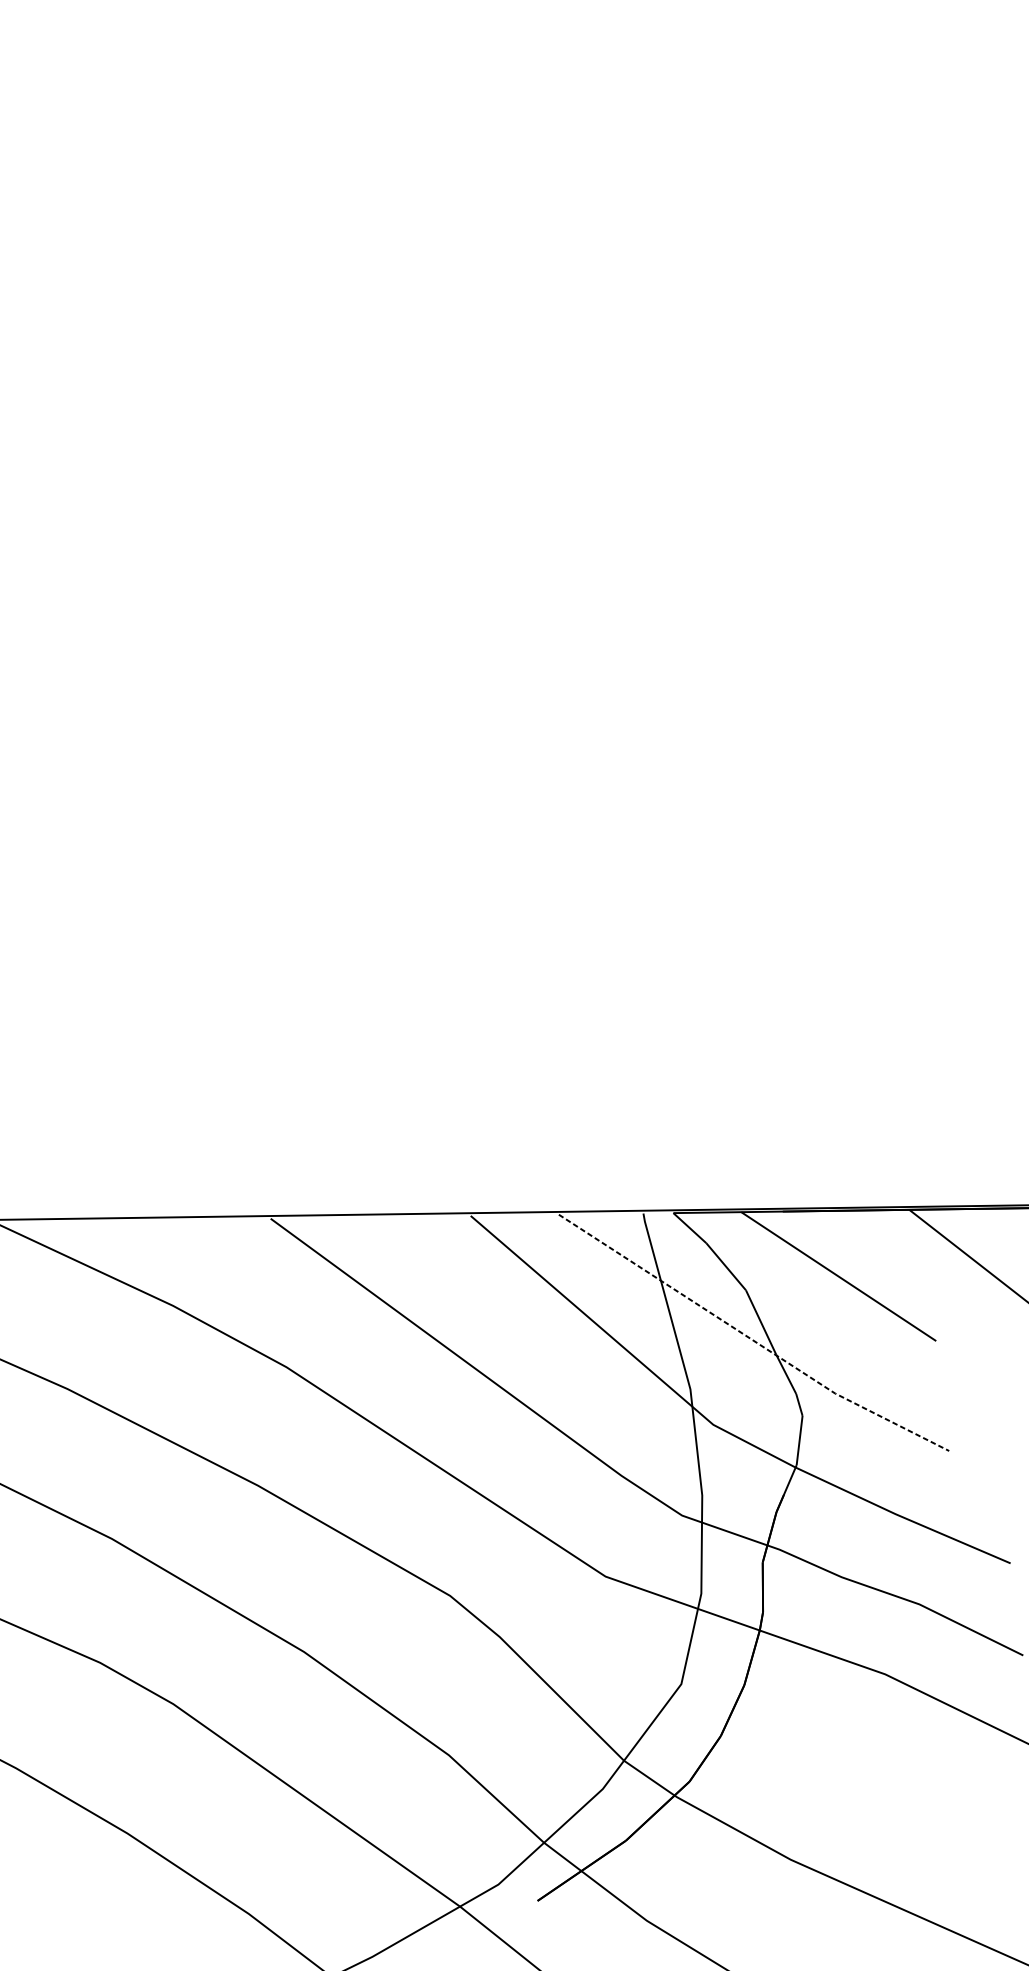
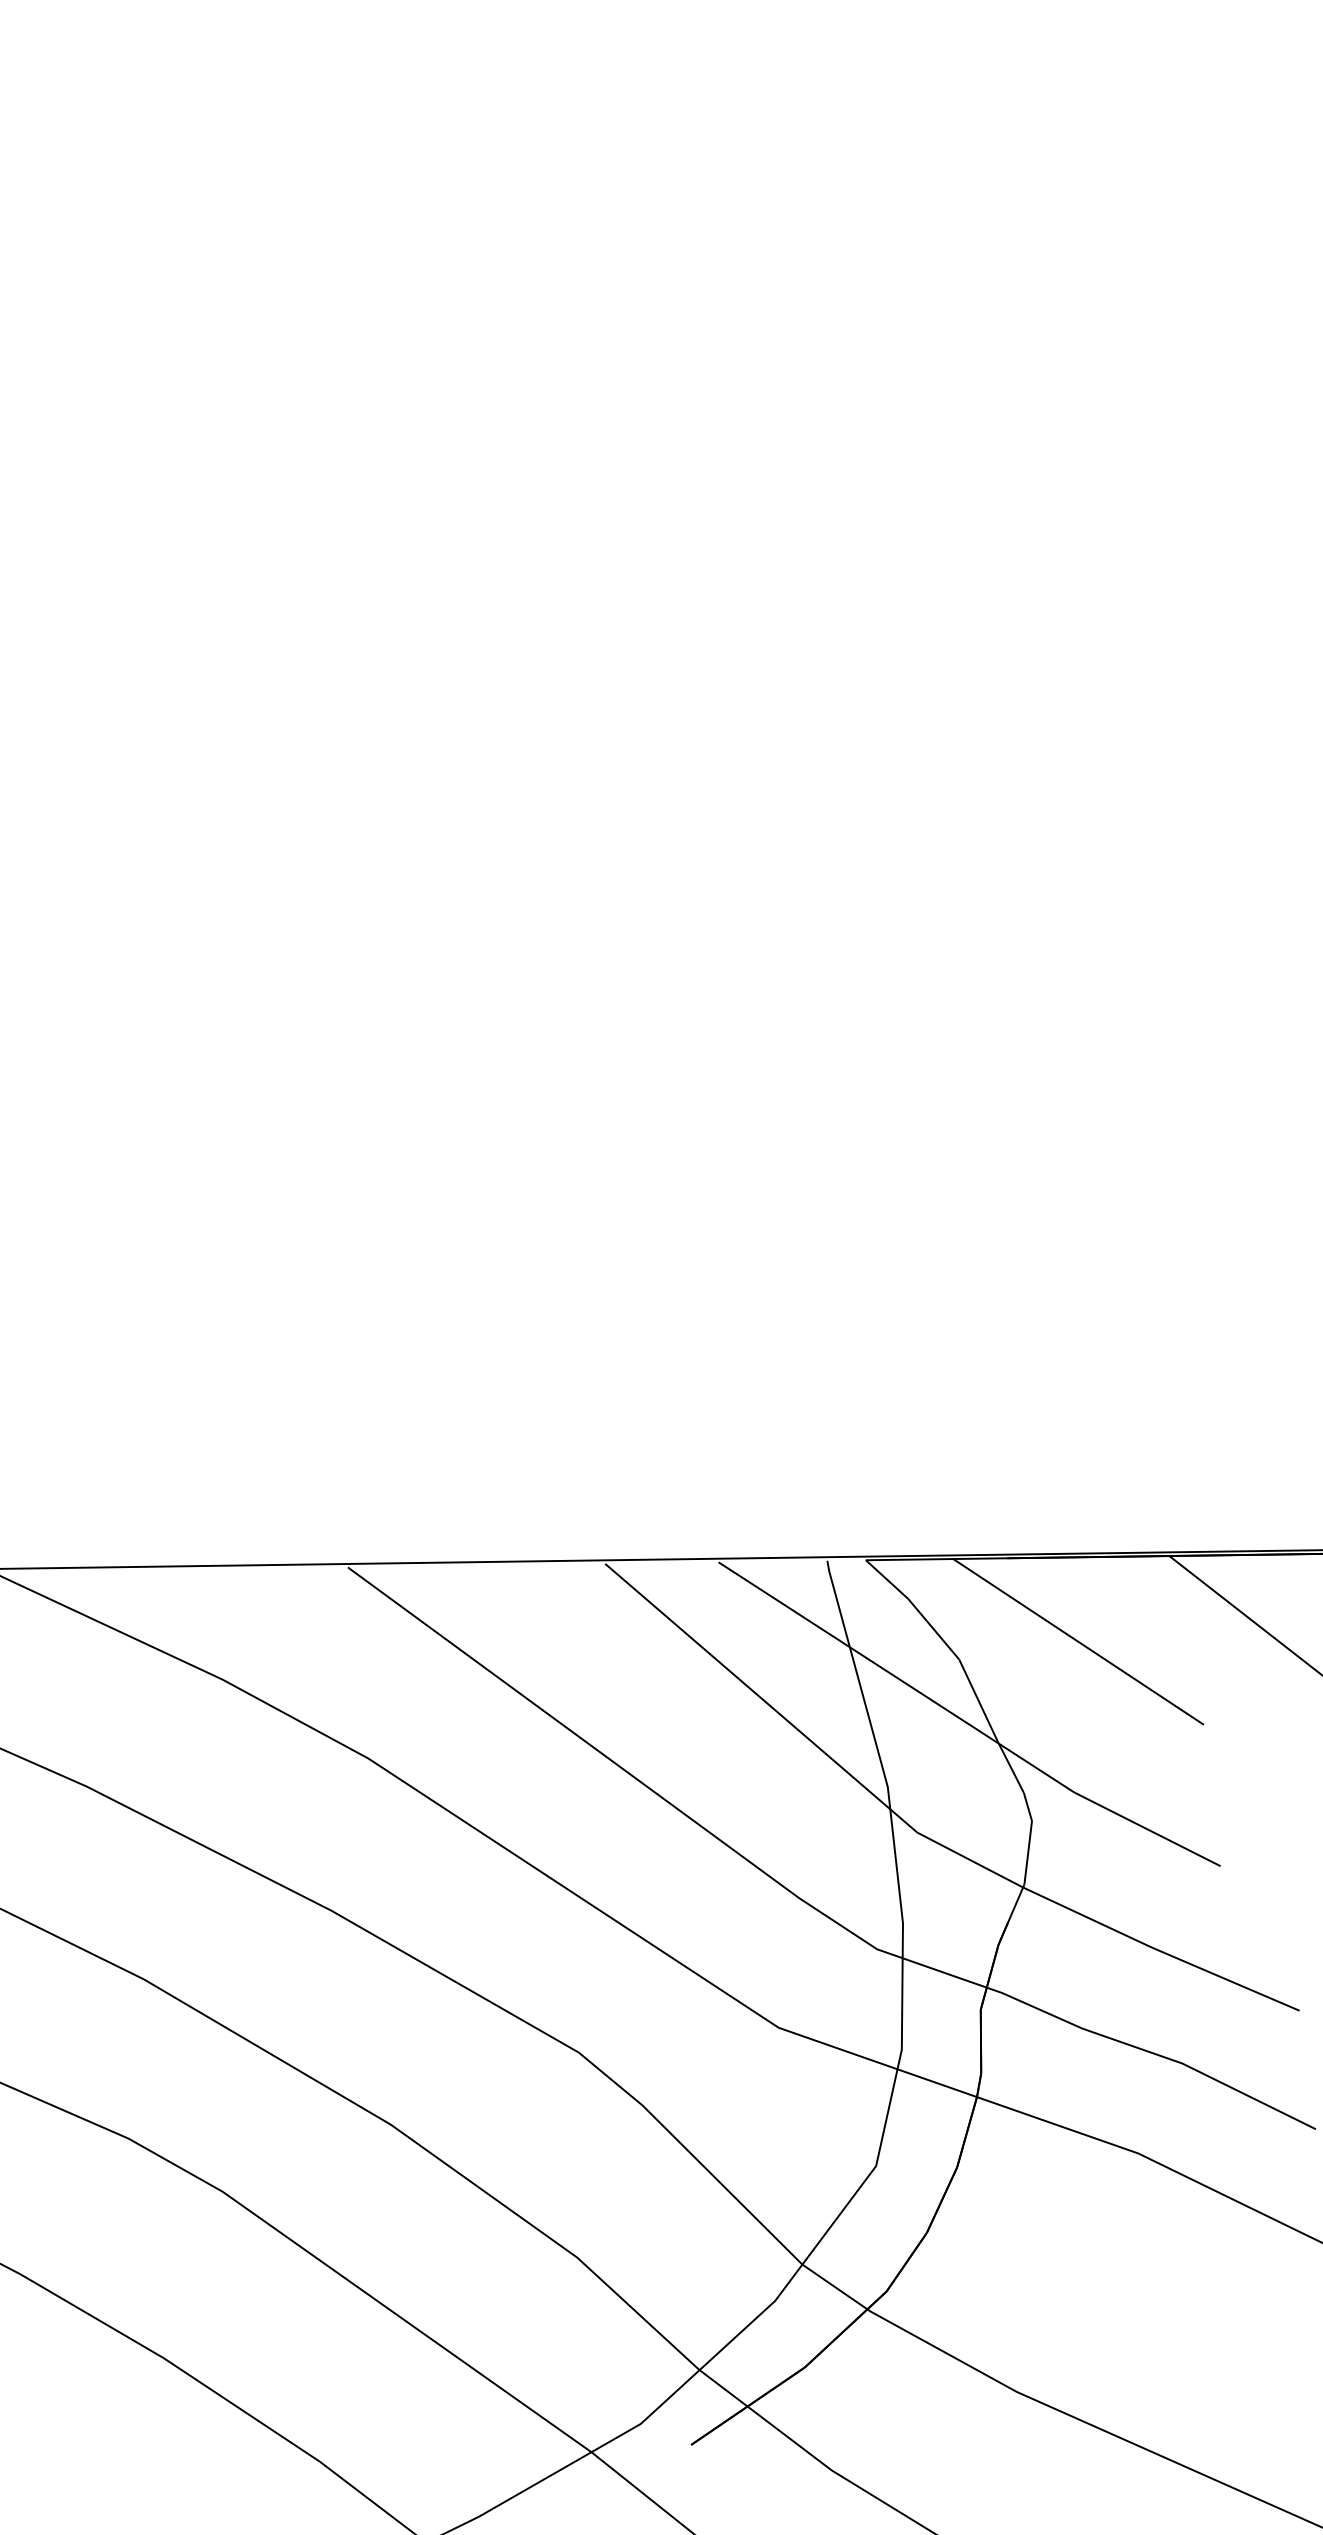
line: (750, 1339) -> (965, 1722), dashed -> solid

